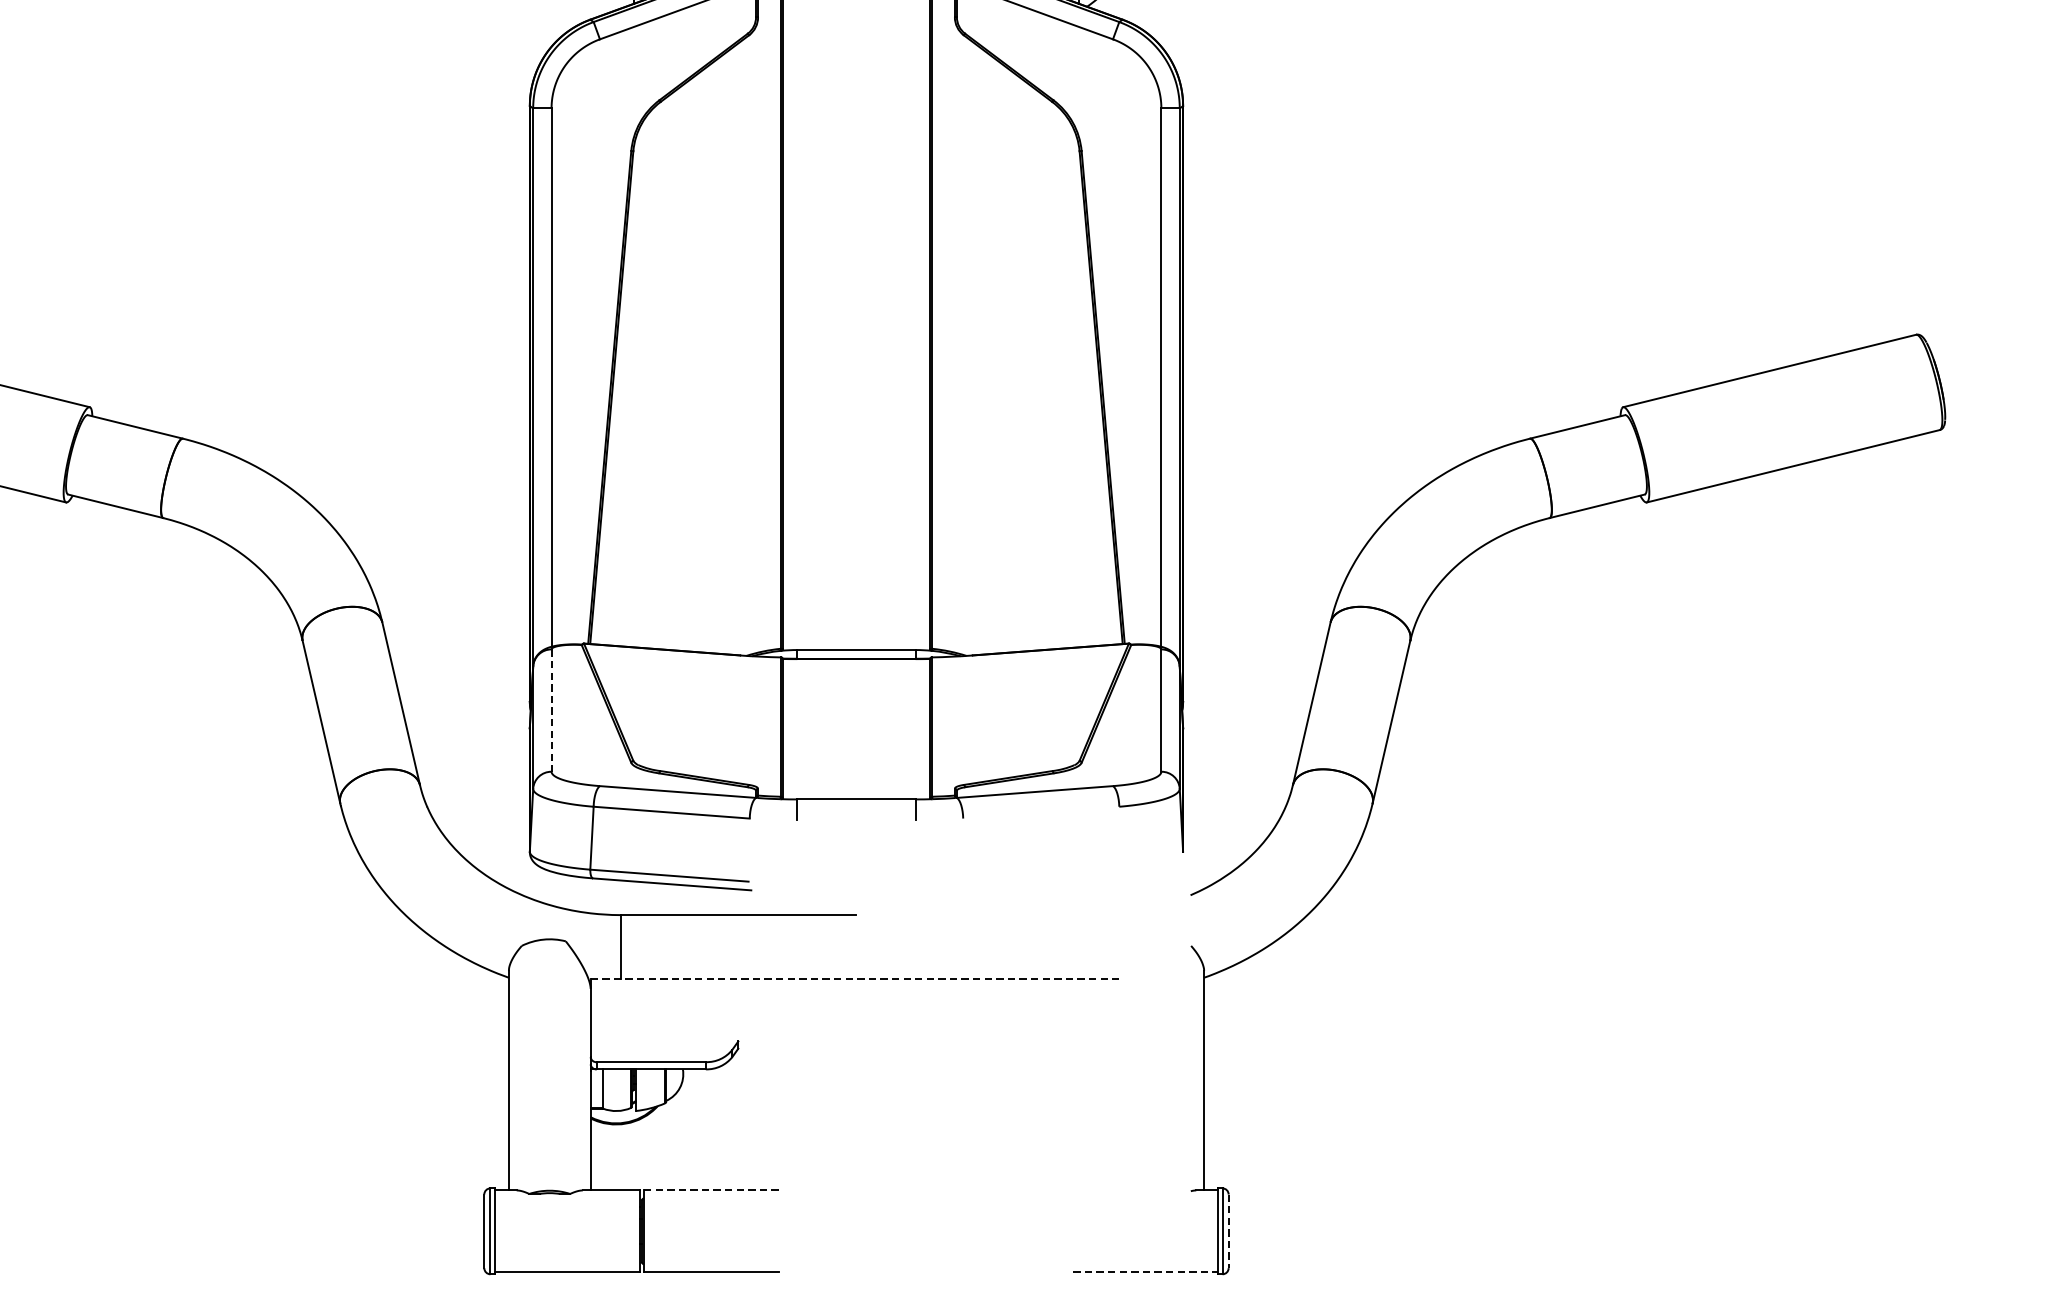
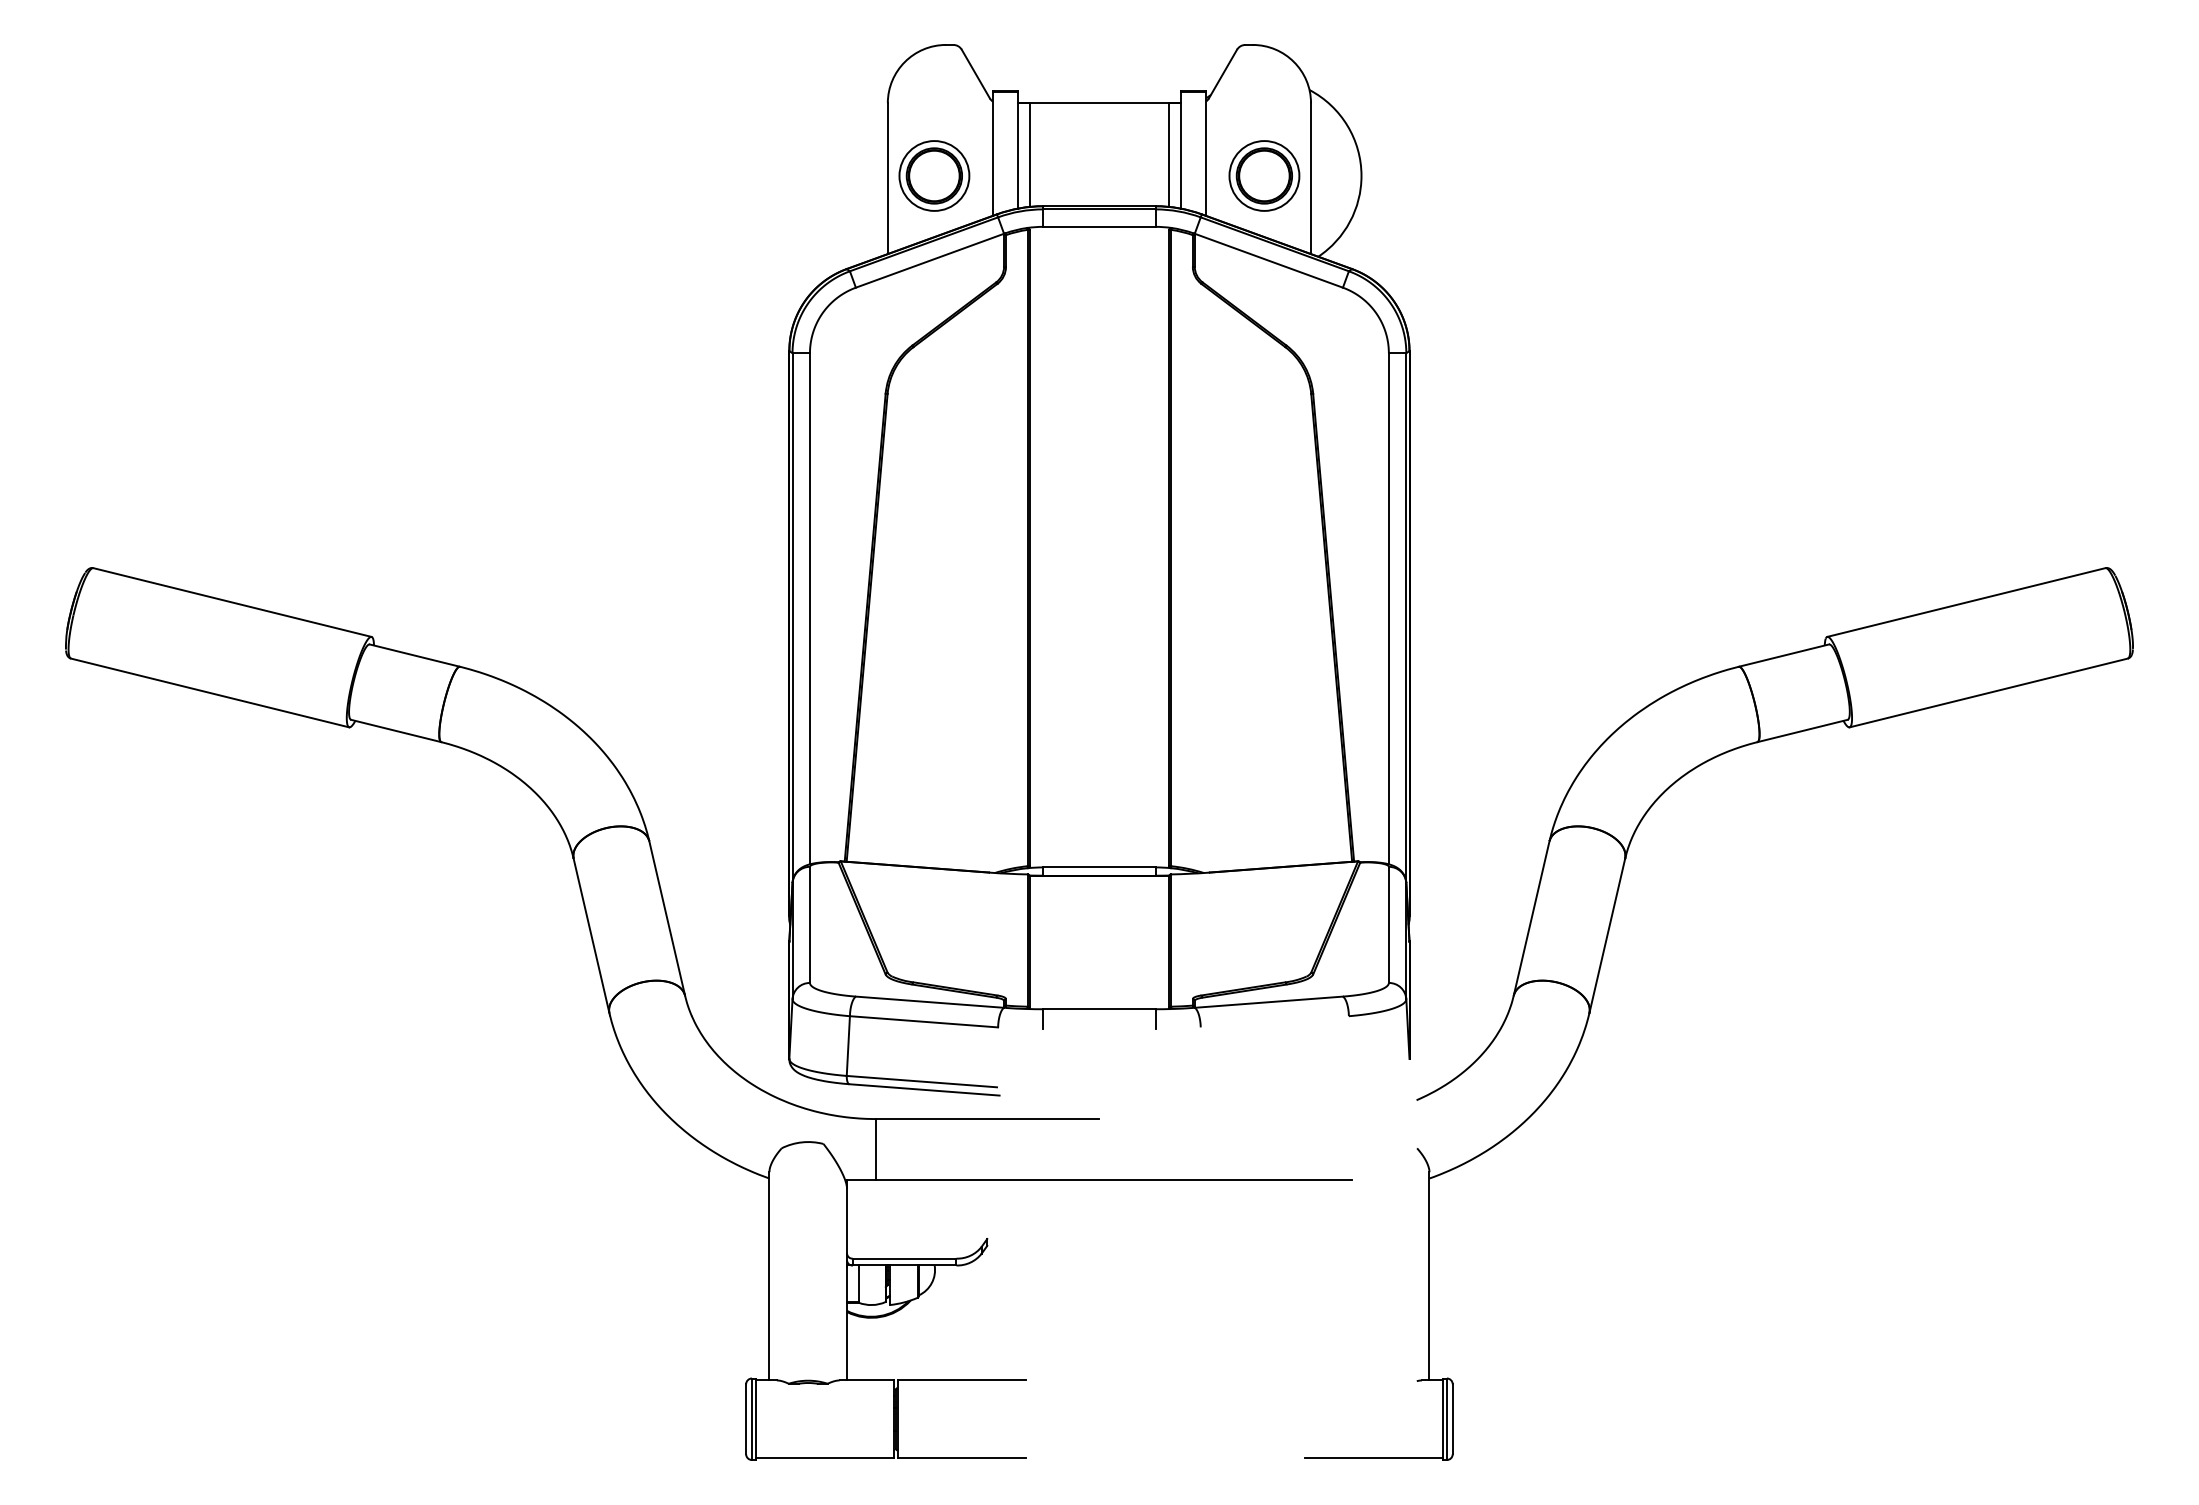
line: (551, 711) -> (809, 925), dashed -> solid
line: (856, 979) -> (1099, 1180), dashed -> solid
line: (711, 1190) -> (961, 1380), dashed -> solid
line: (1228, 1231) -> (1452, 1419), dashed -> solid
line: (1146, 1272) -> (1374, 1458), dashed -> solid

